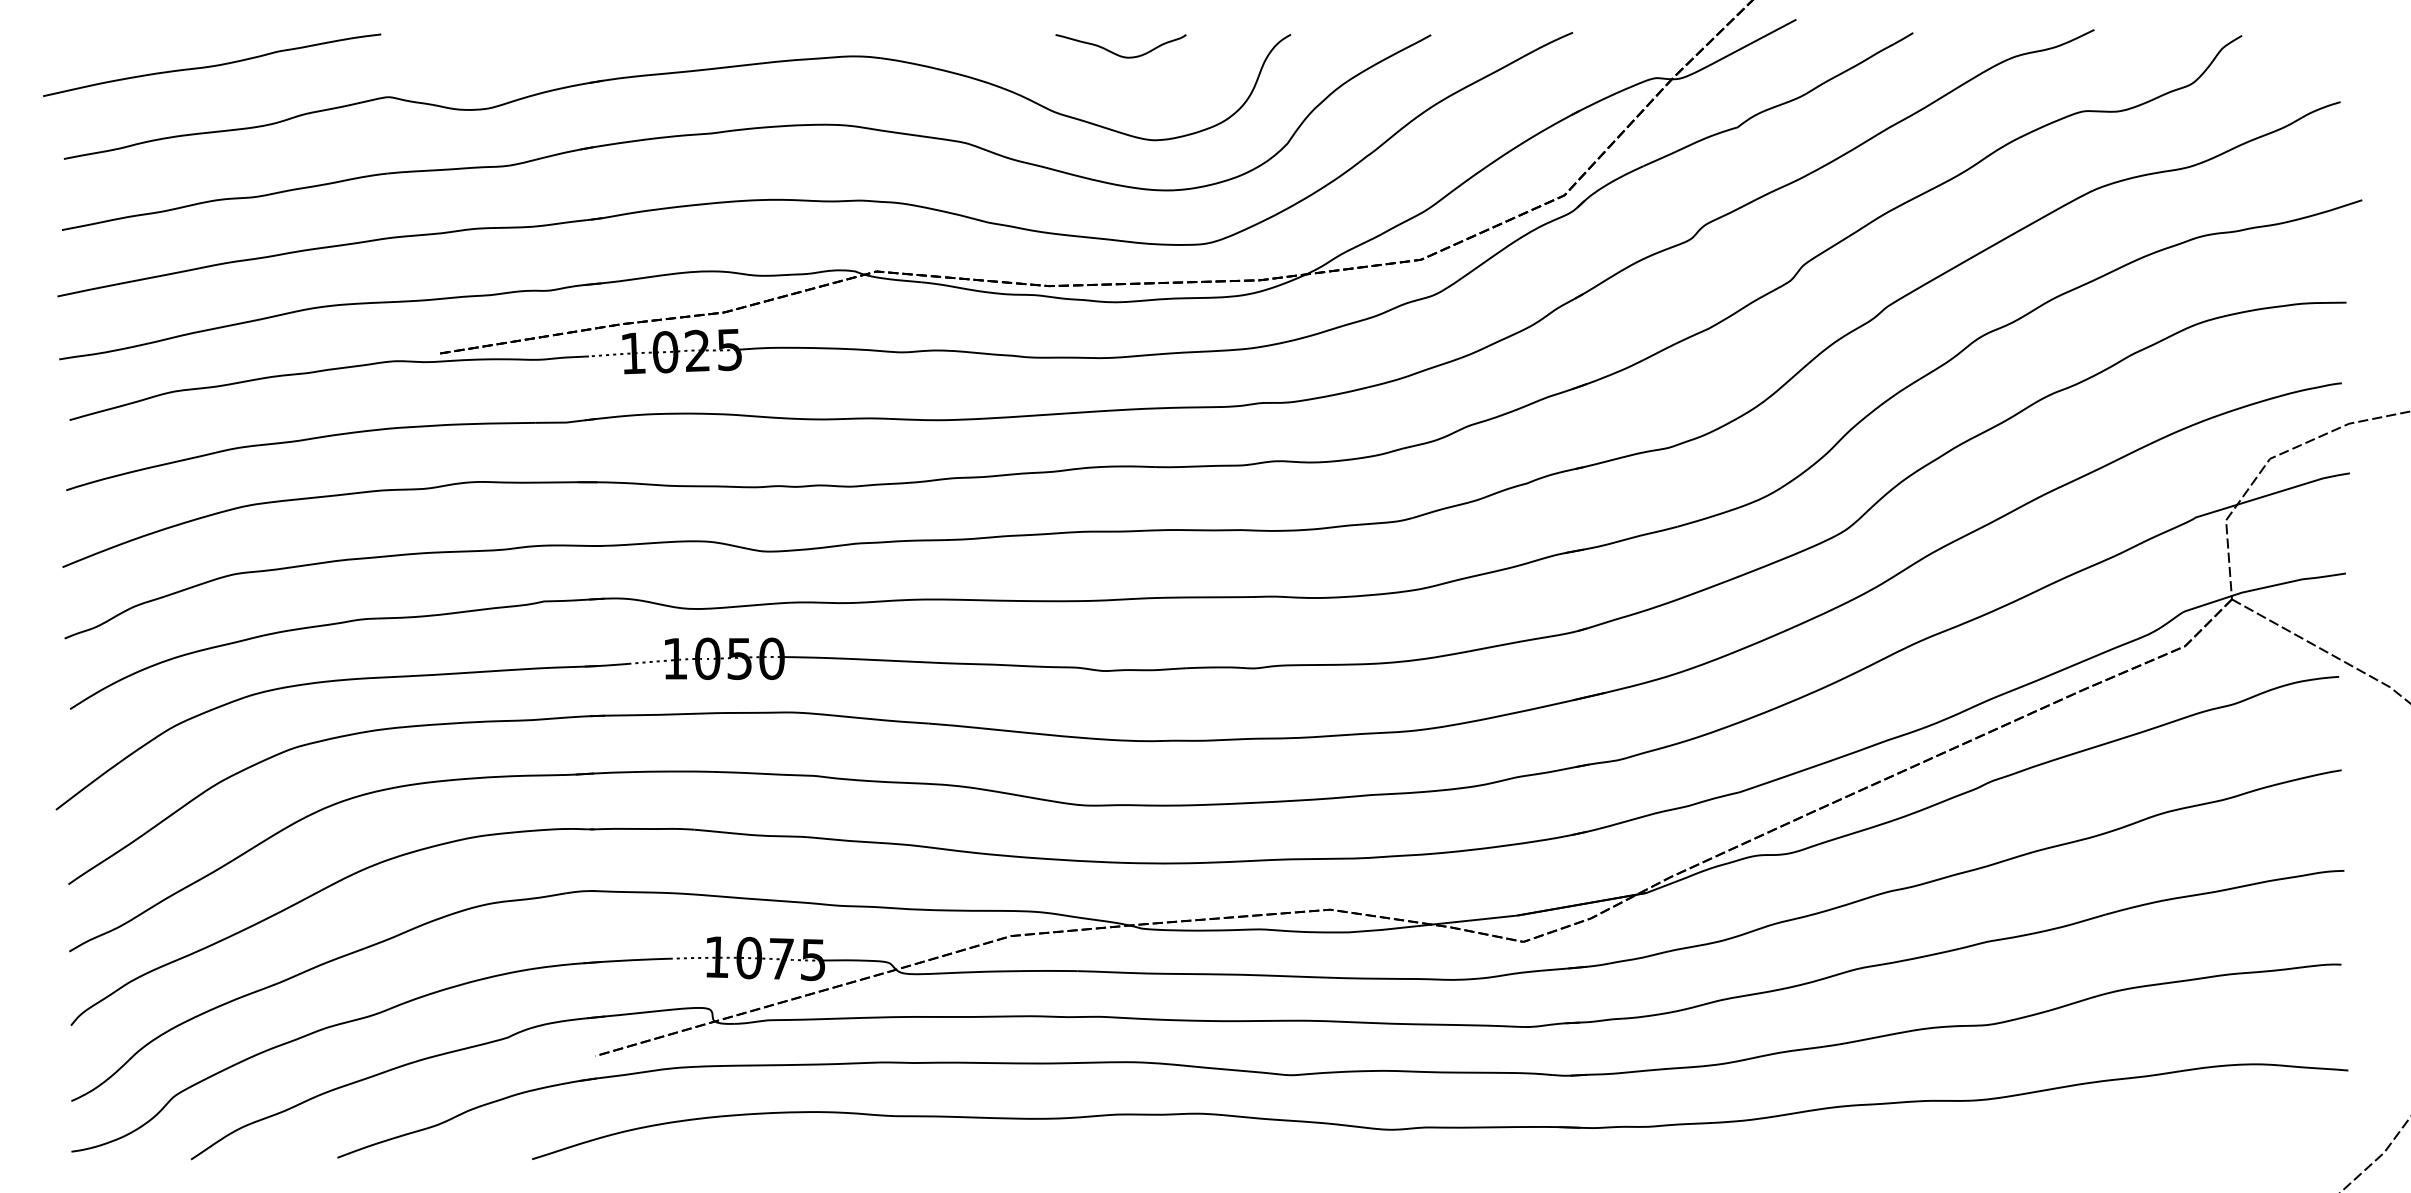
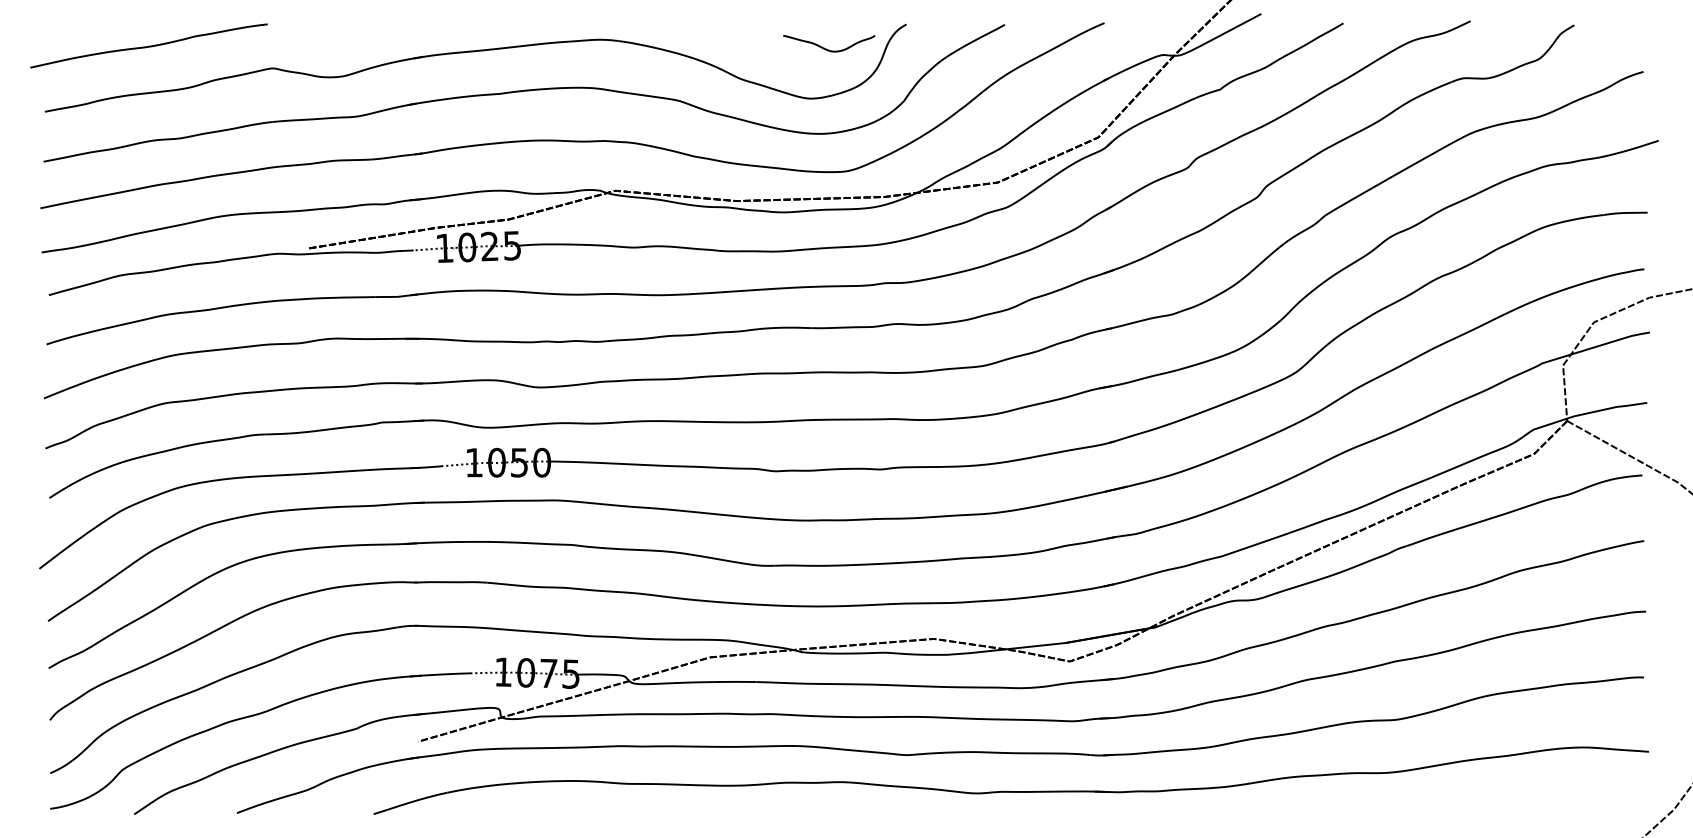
curve: (1117, 53) -> (826, 48), moved

